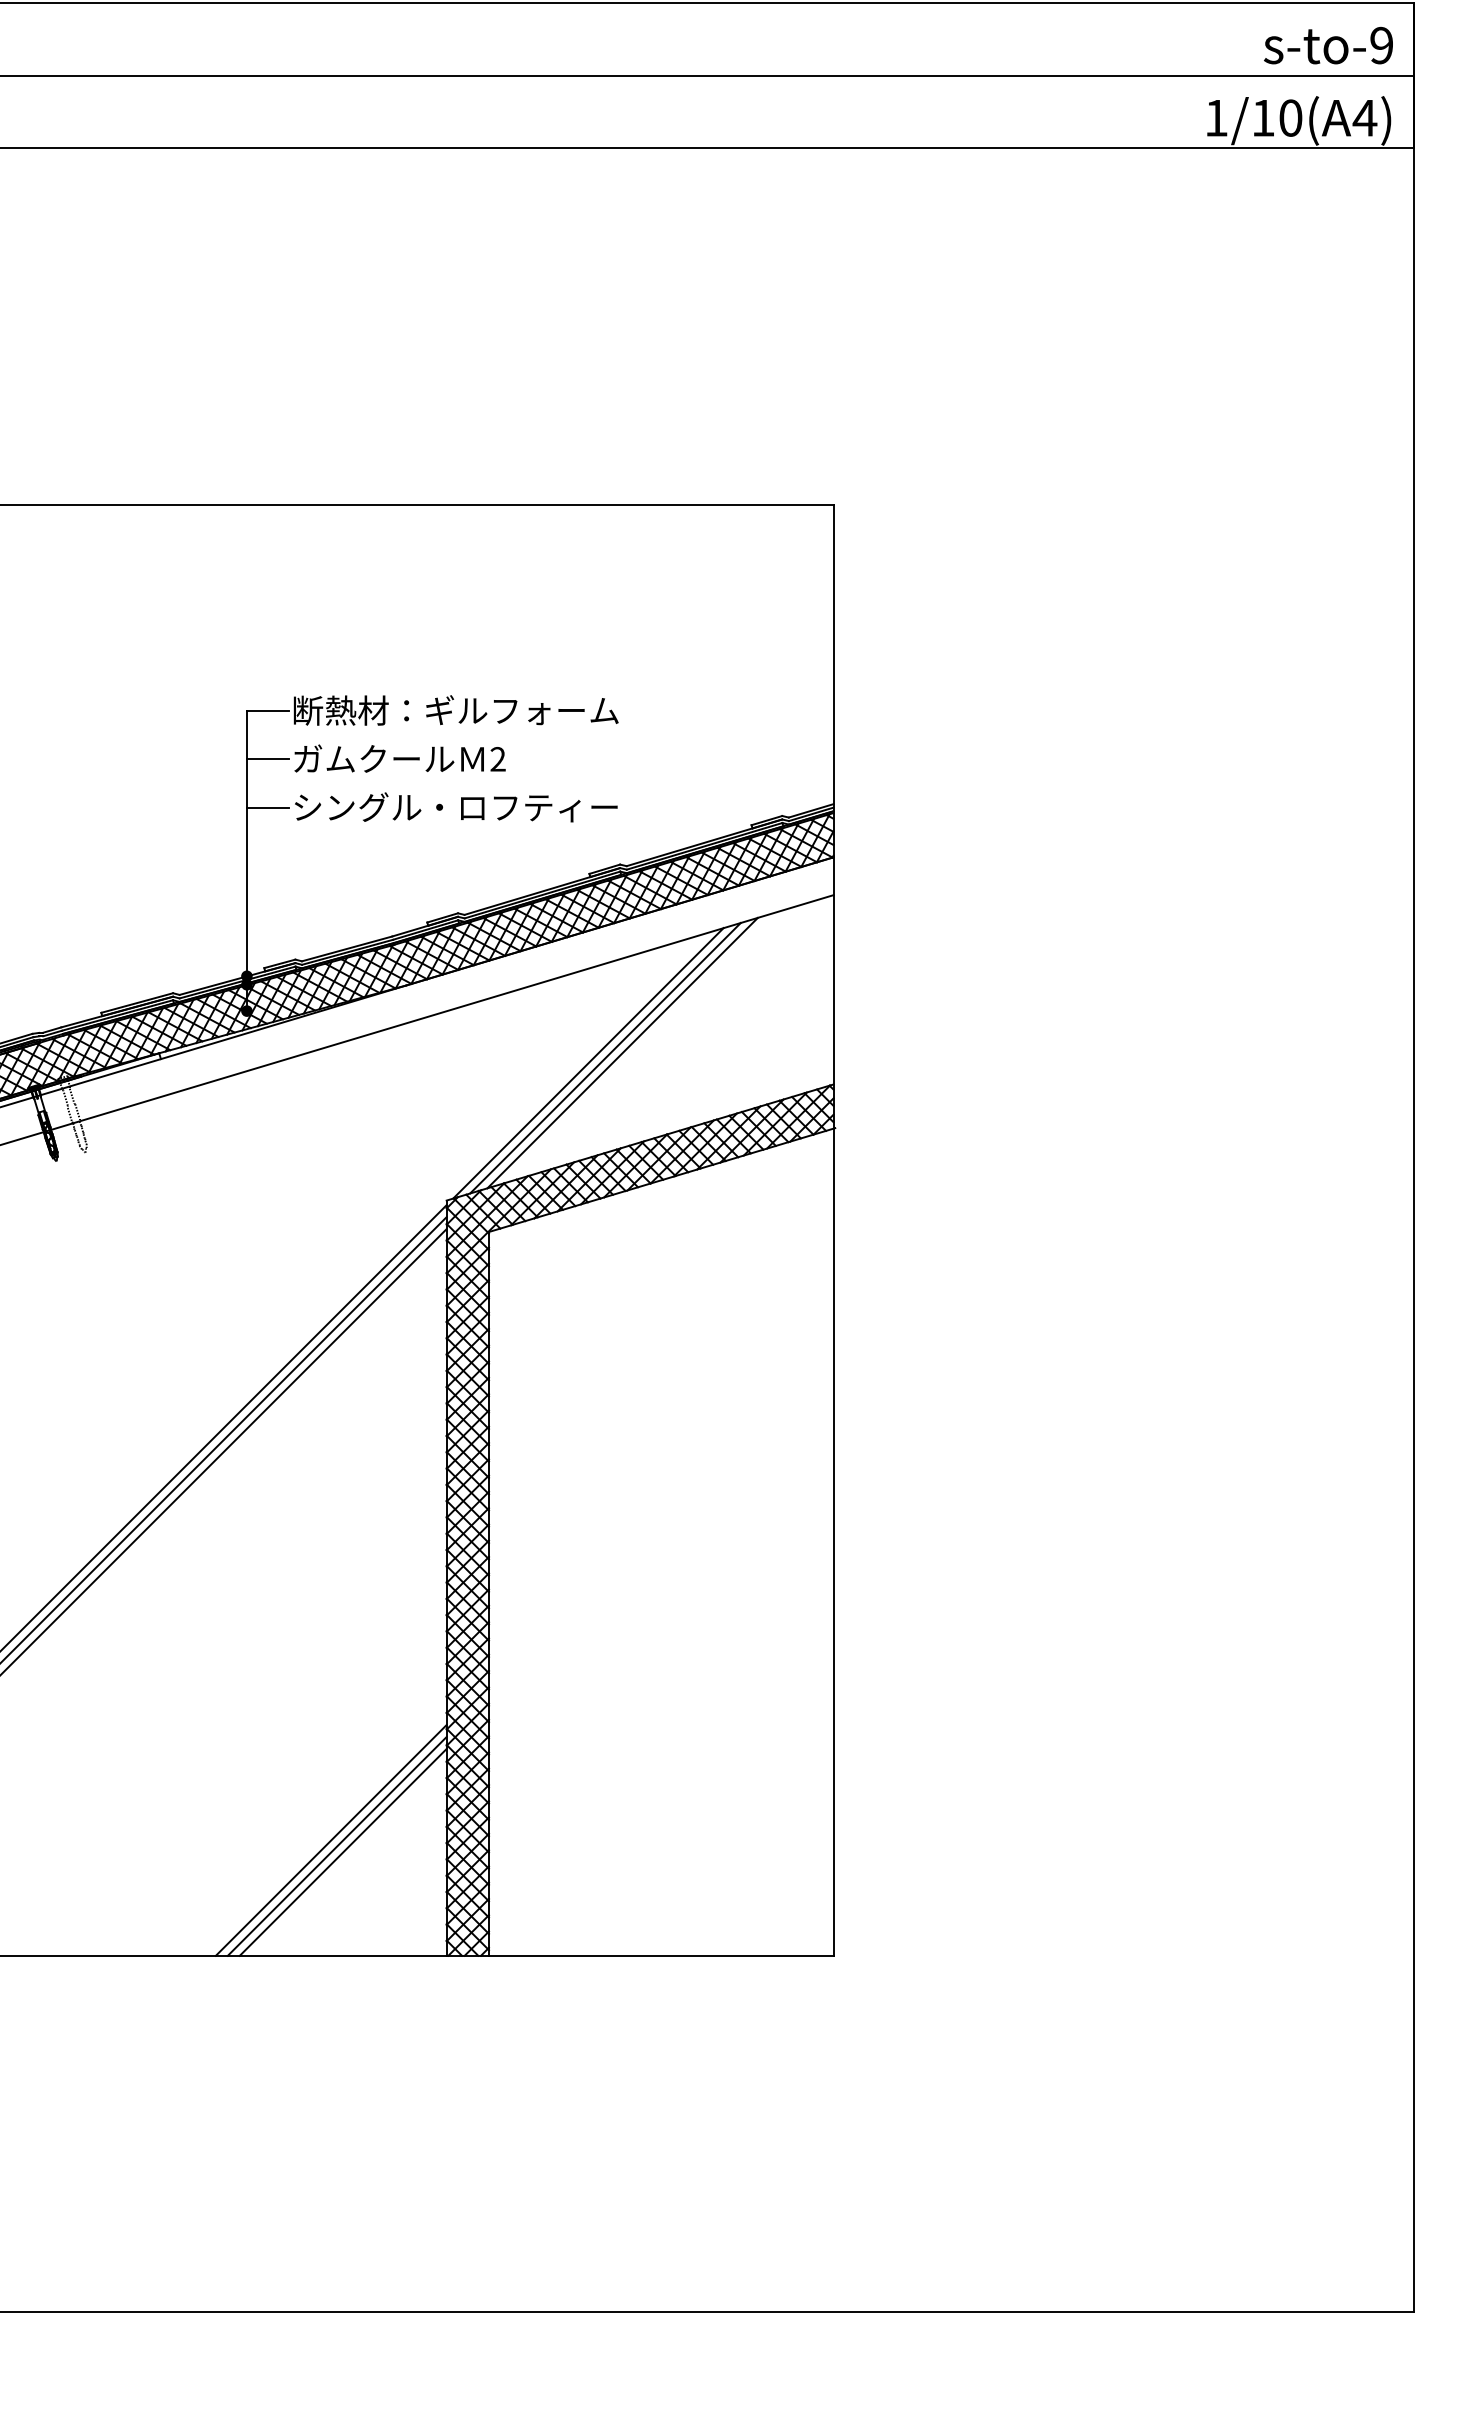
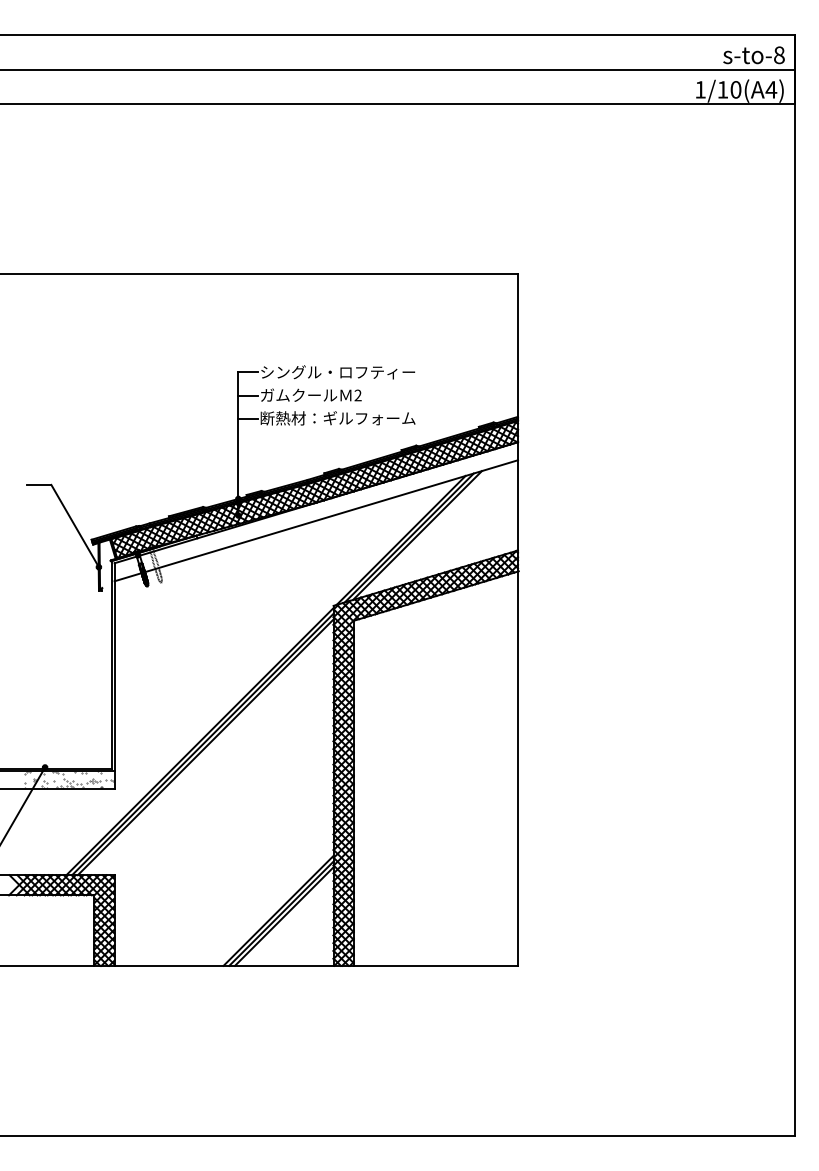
text: (1382, 46) -> (779, 55), s-to-9 -> s-to-8
text: (454, 711) -> (337, 372), 断熱材：ギルフォーム -> シングル・ロフティー
text: (454, 807) -> (337, 418), シングル・ロフティー -> 断熱材：ギルフォーム

